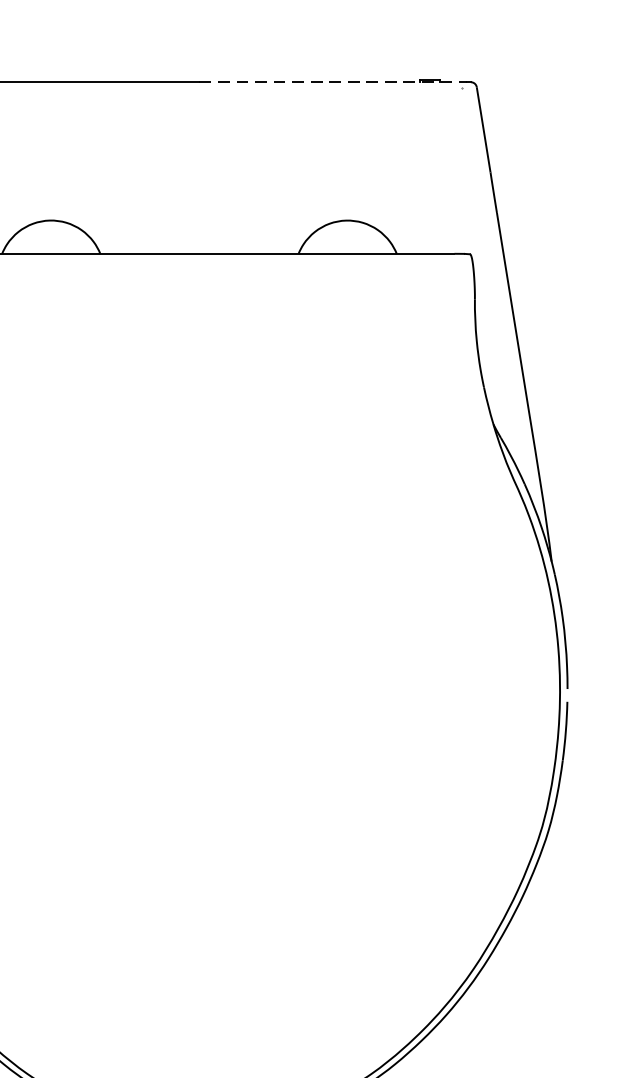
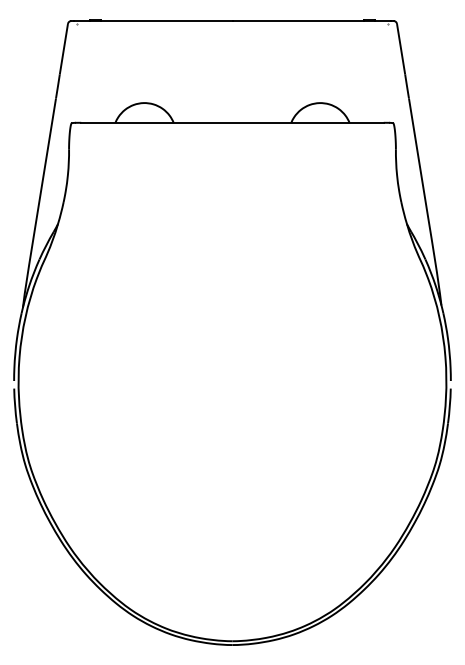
line: (334, 83) -> (312, 21), dashed -> solid

